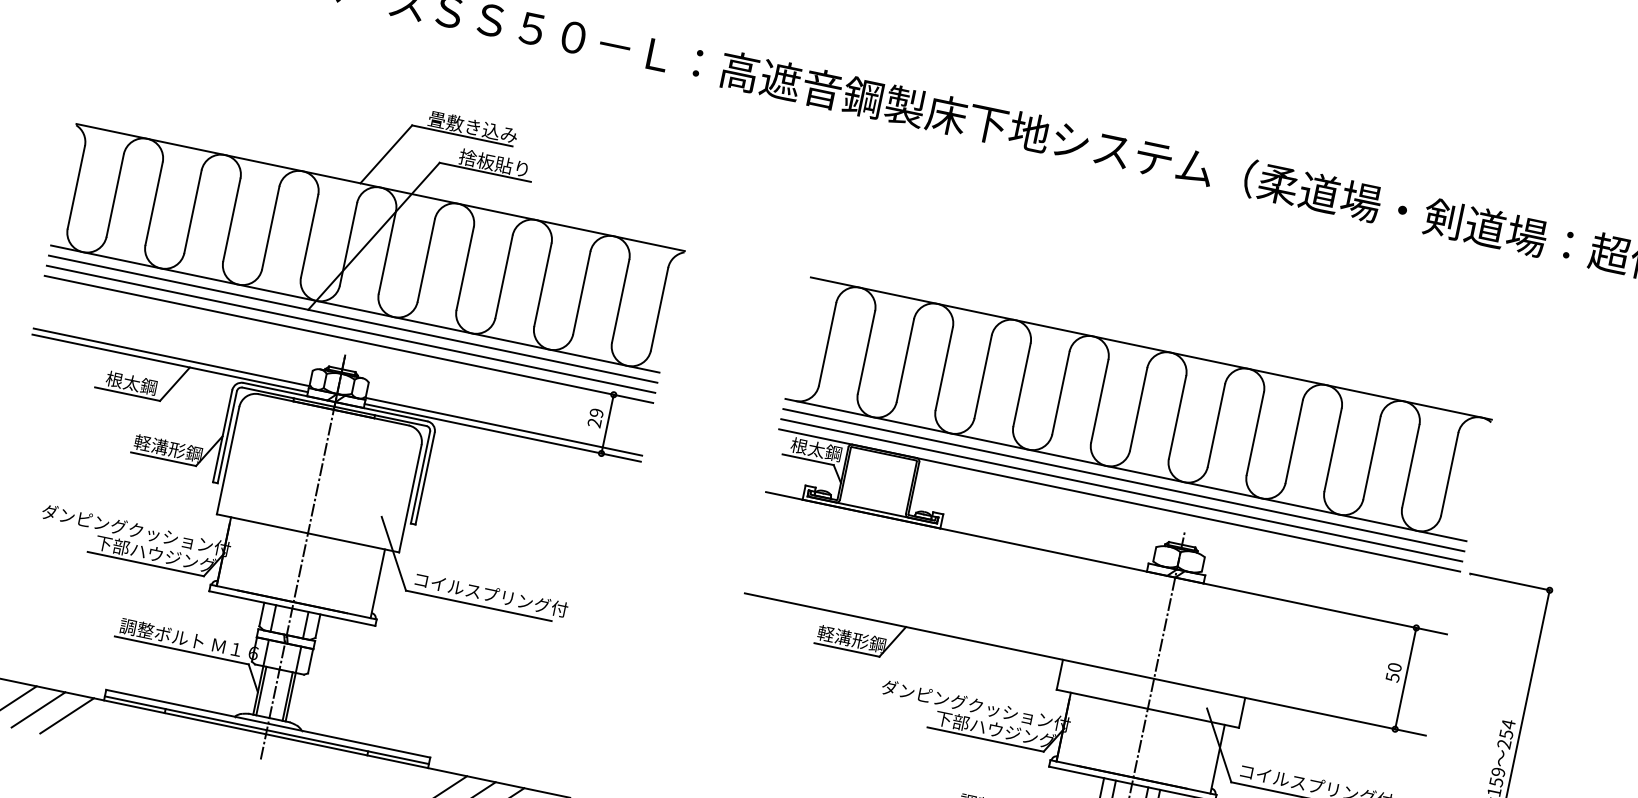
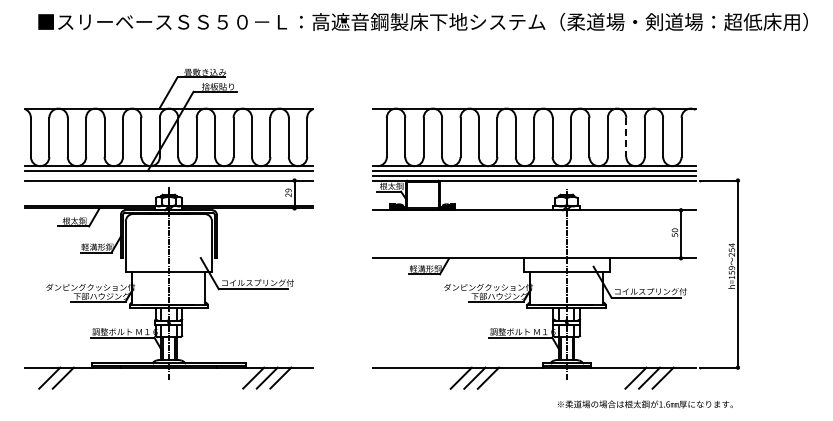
line: (349, 328) -> (168, 175), removed
line: (1333, 450) -> (626, 137), solid -> dashed
line: (66, 714) -> (76, 377), removed

